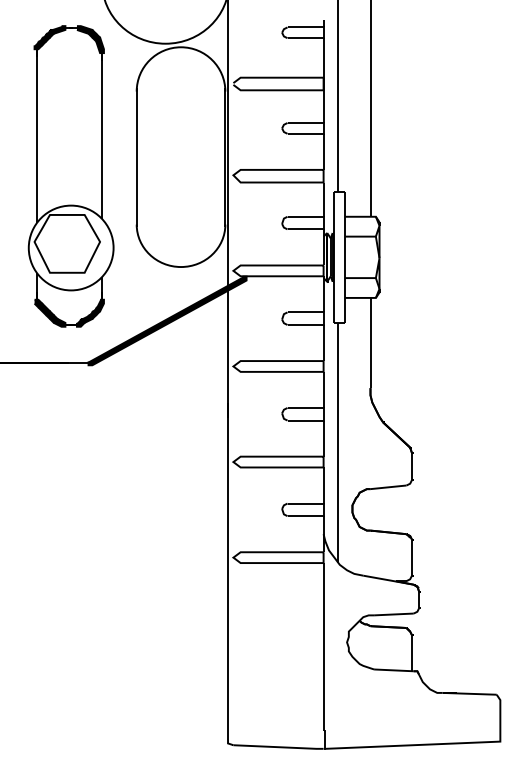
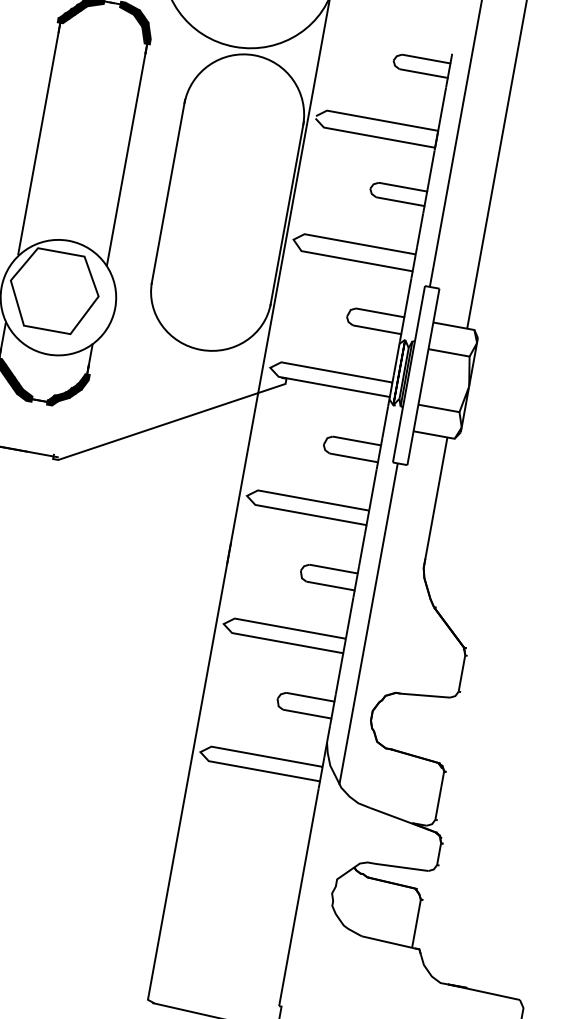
fill: (167, 320) -> (169, 418), removed

